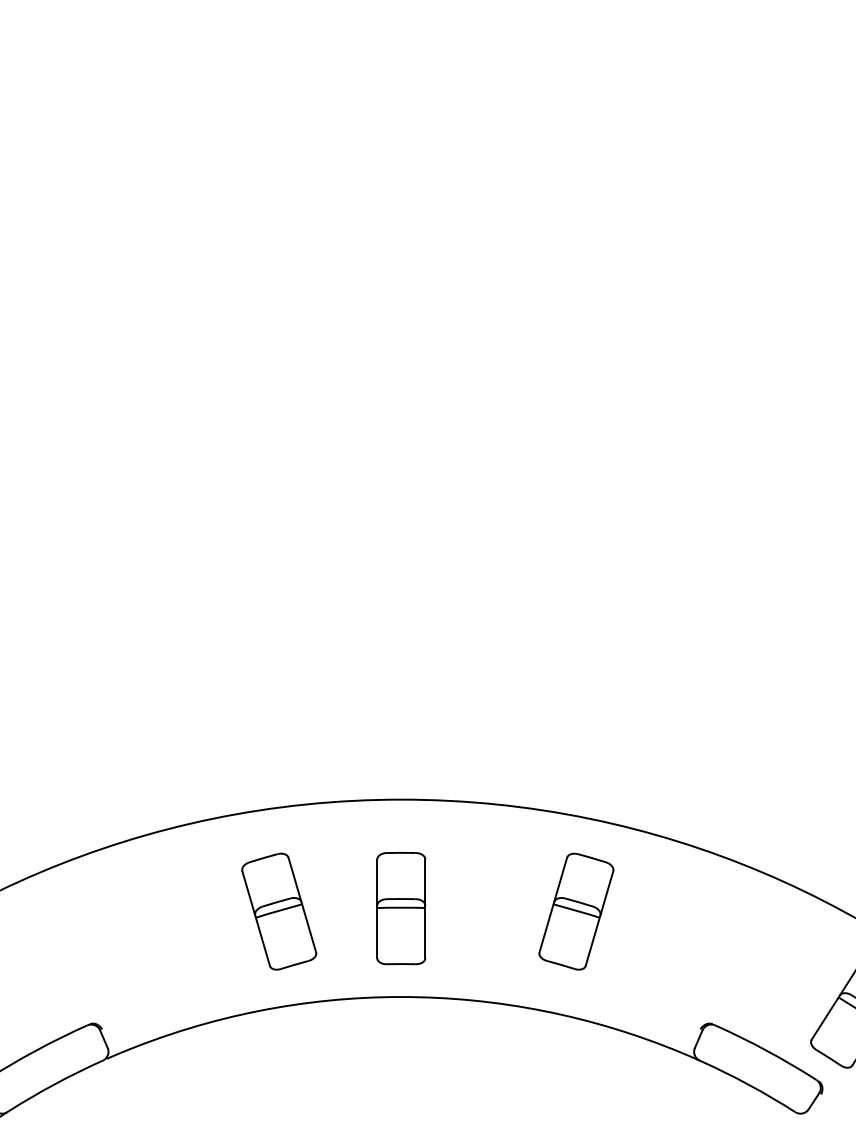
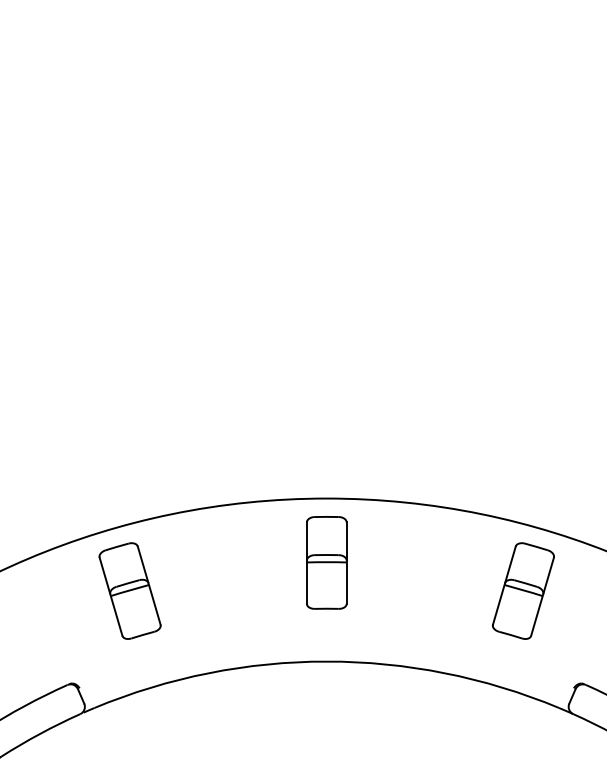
part: (401, 908) -> (326, 562), moved
part: (279, 911) -> (130, 590), moved
part: (576, 911) -> (523, 590), moved

